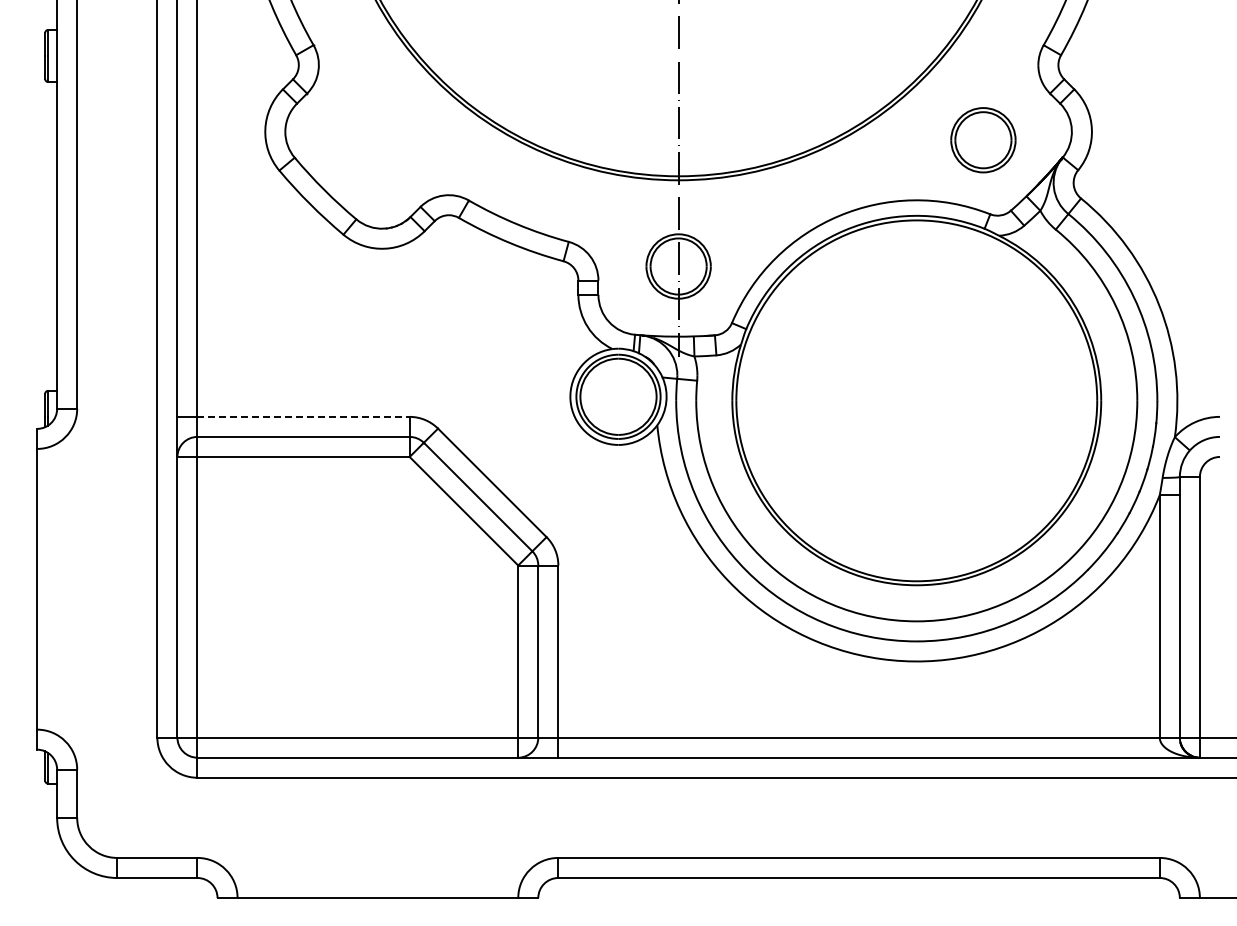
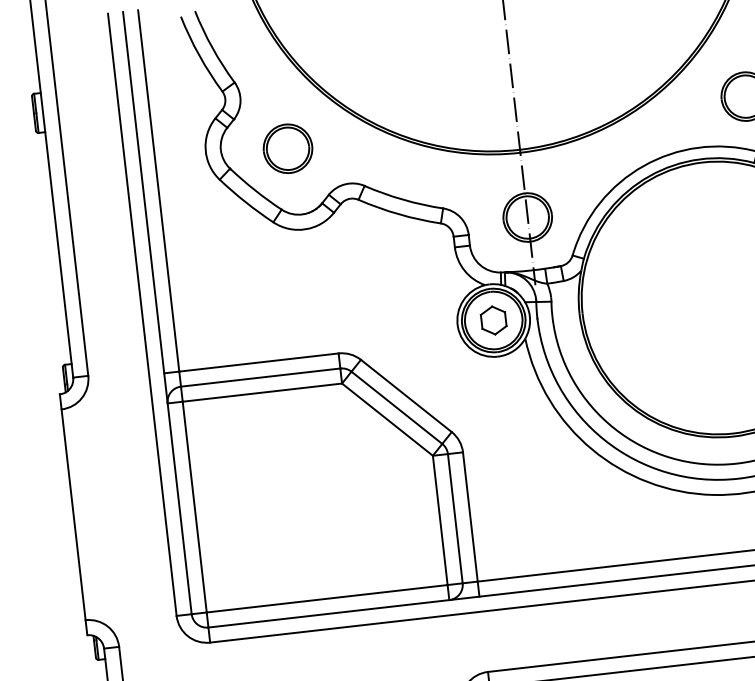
part: (373, 140) -> (287, 149), added
part: (618, 396) -> (493, 320), added
line: (304, 416) -> (259, 362), dashed -> solid

